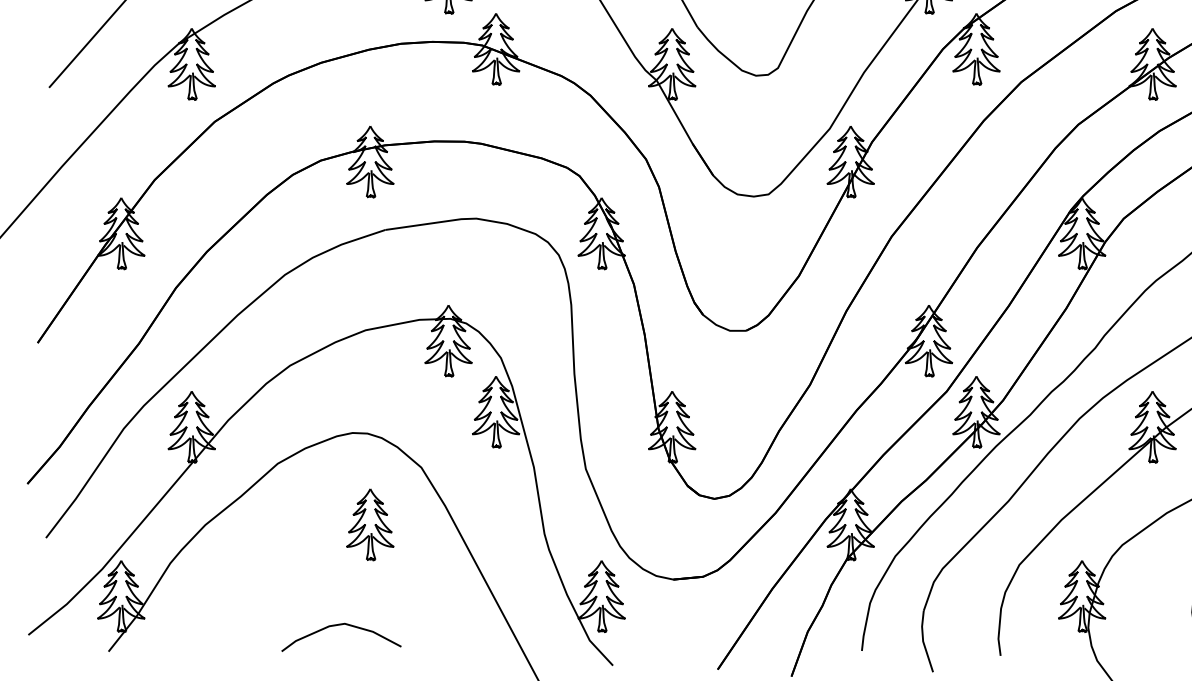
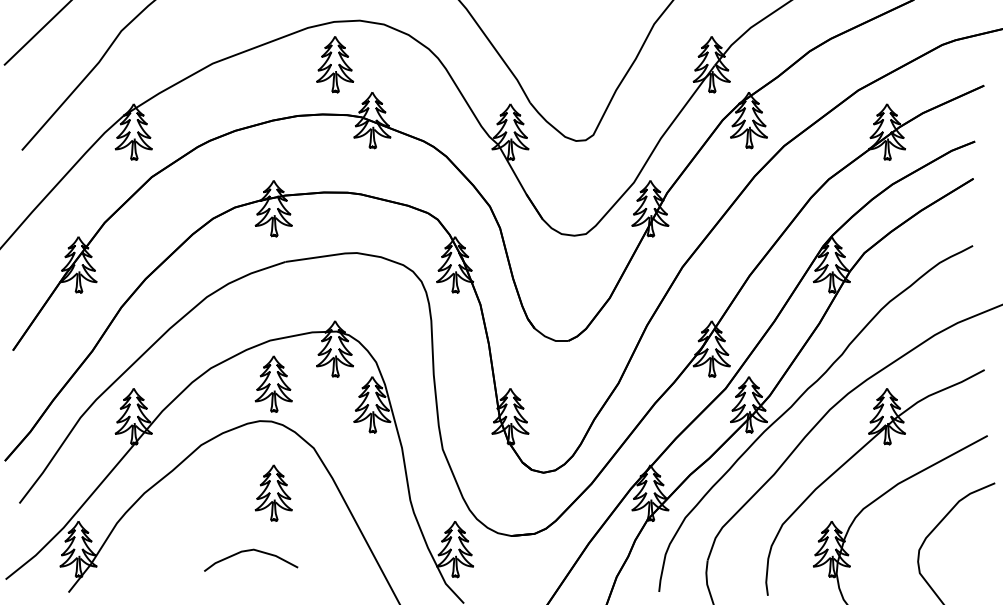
part: (369, 385) -> (273, 383), added
curve: (340, 626) -> (250, 551), moved

